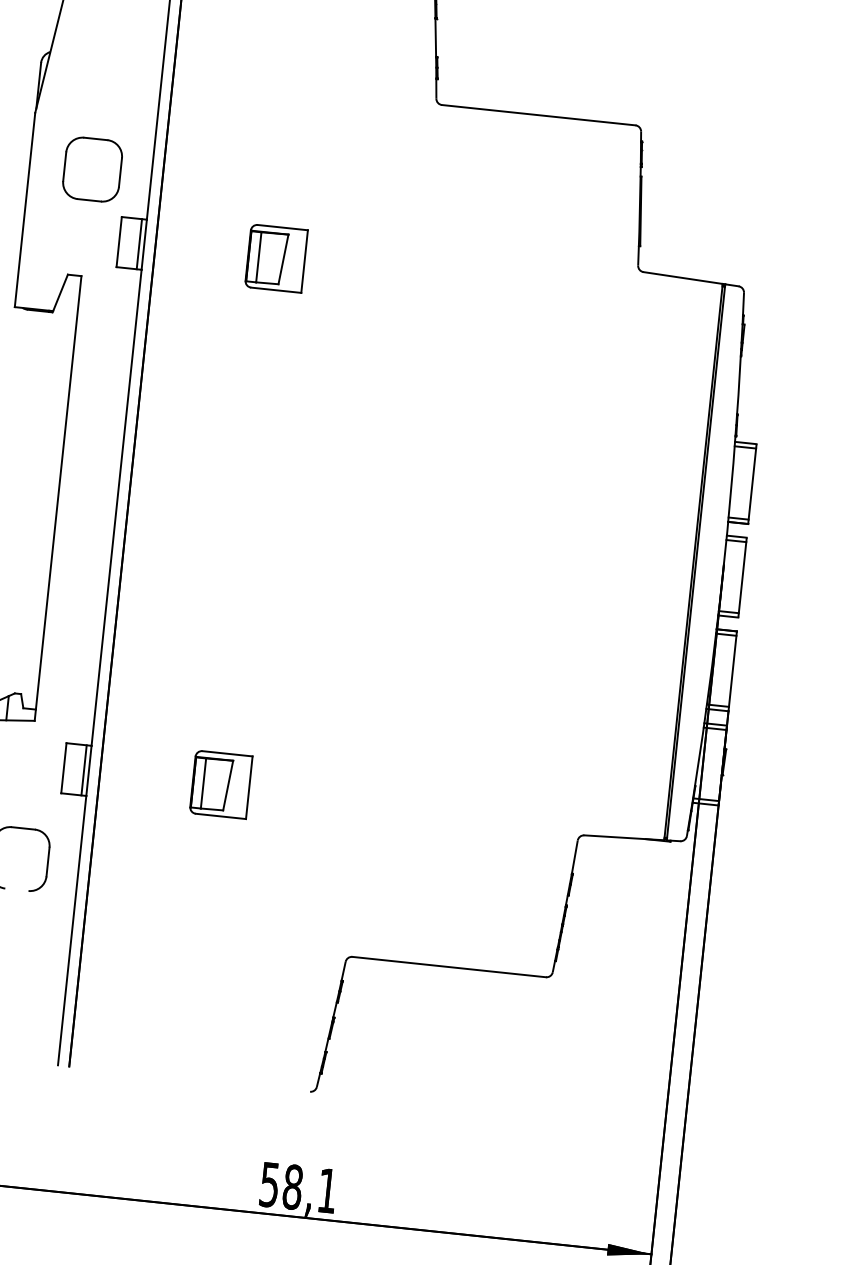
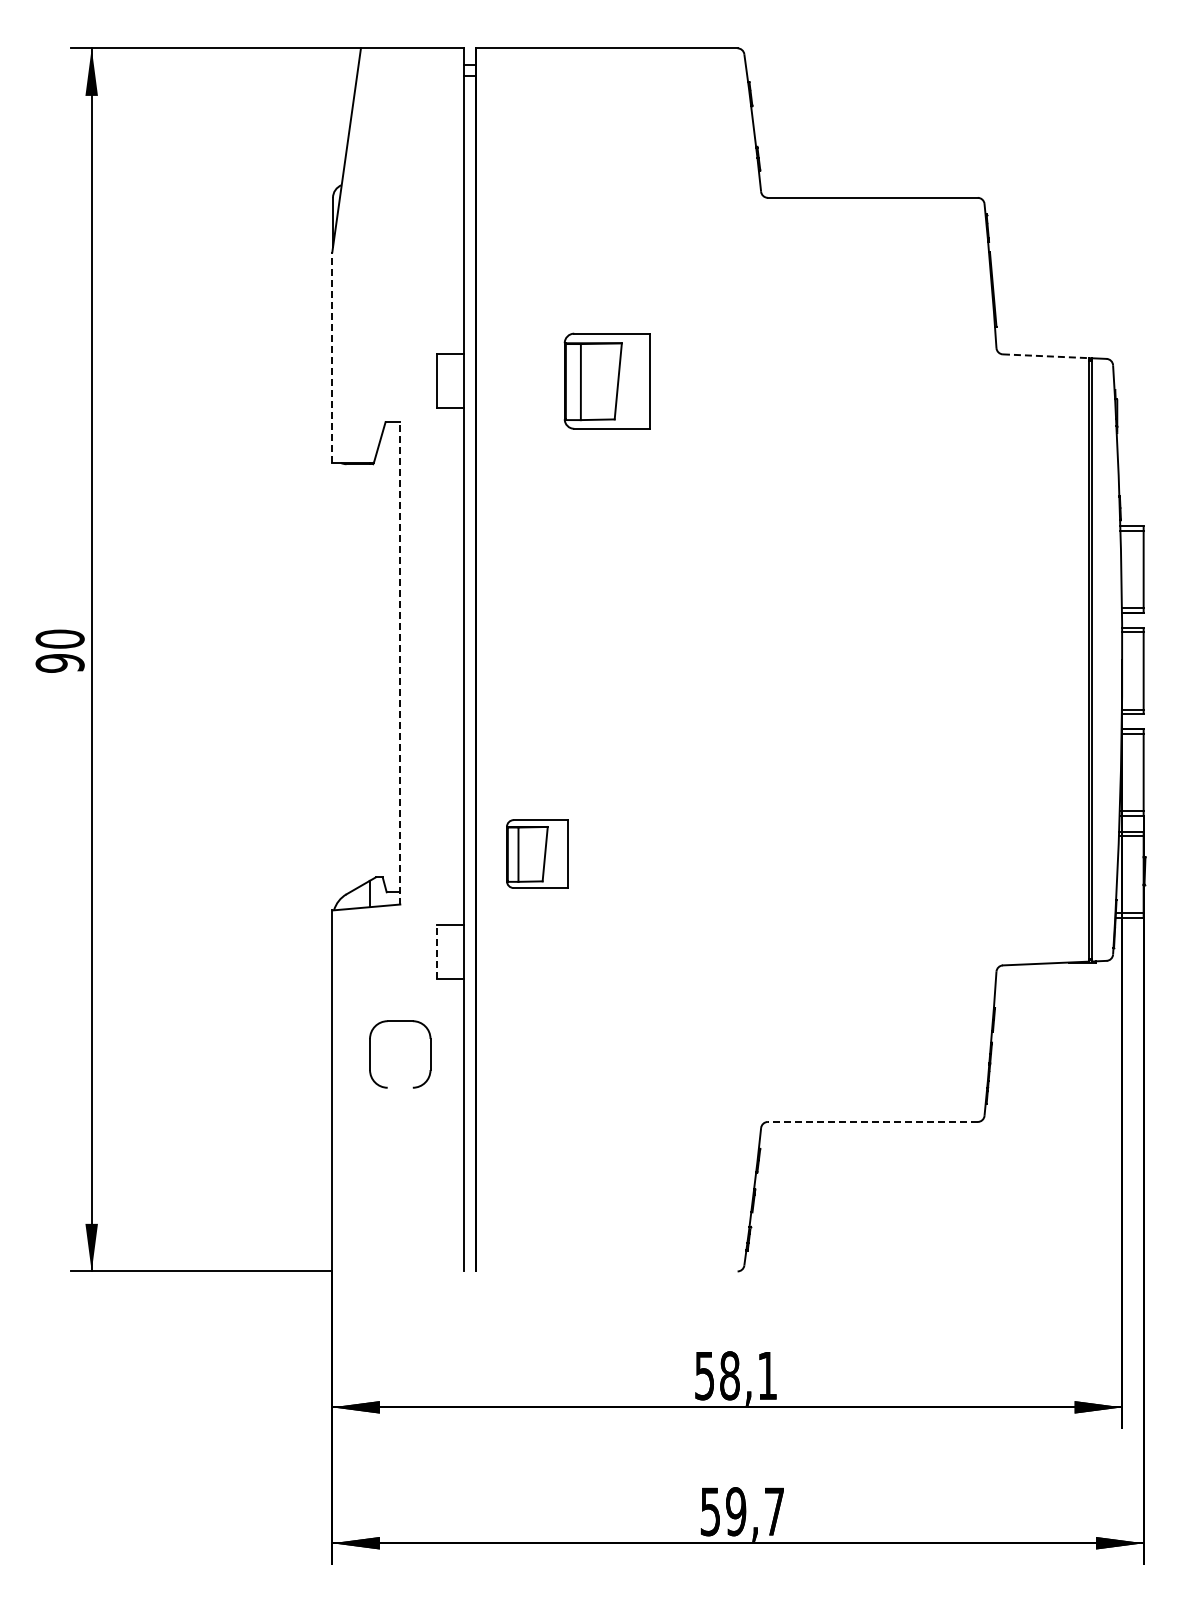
part: (92, 169) -> (400, 306), removed
line: (25, 210) -> (332, 357), solid -> dashed
line: (139, 244) -> (458, 381), removed
part: (276, 258) -> (607, 381), size x1.4
line: (683, 278) -> (1046, 356), solid -> dashed
line: (58, 497) -> (400, 662), solid -> dashed
line: (63, 767) -> (436, 951), solid -> dashed
line: (83, 769) -> (458, 951), removed
part: (221, 784) -> (537, 853), moved
line: (448, 966) -> (872, 1121), solid -> dashed

